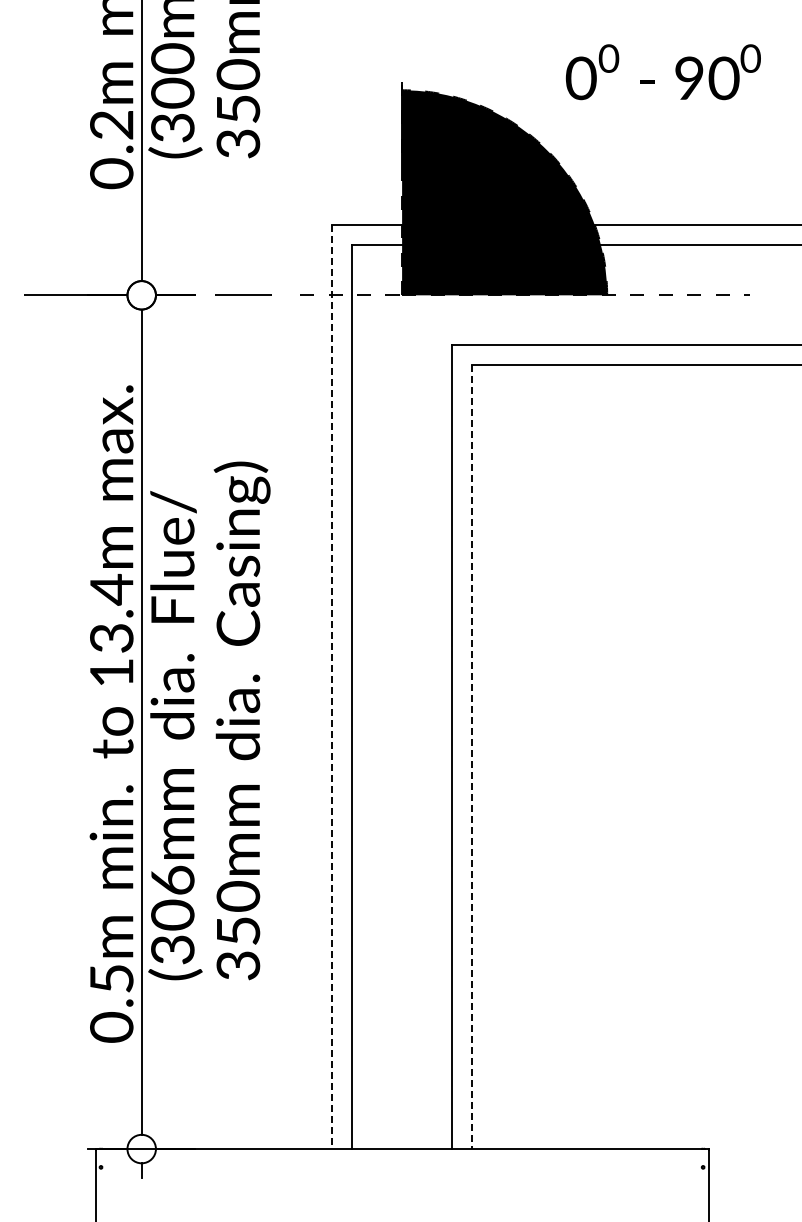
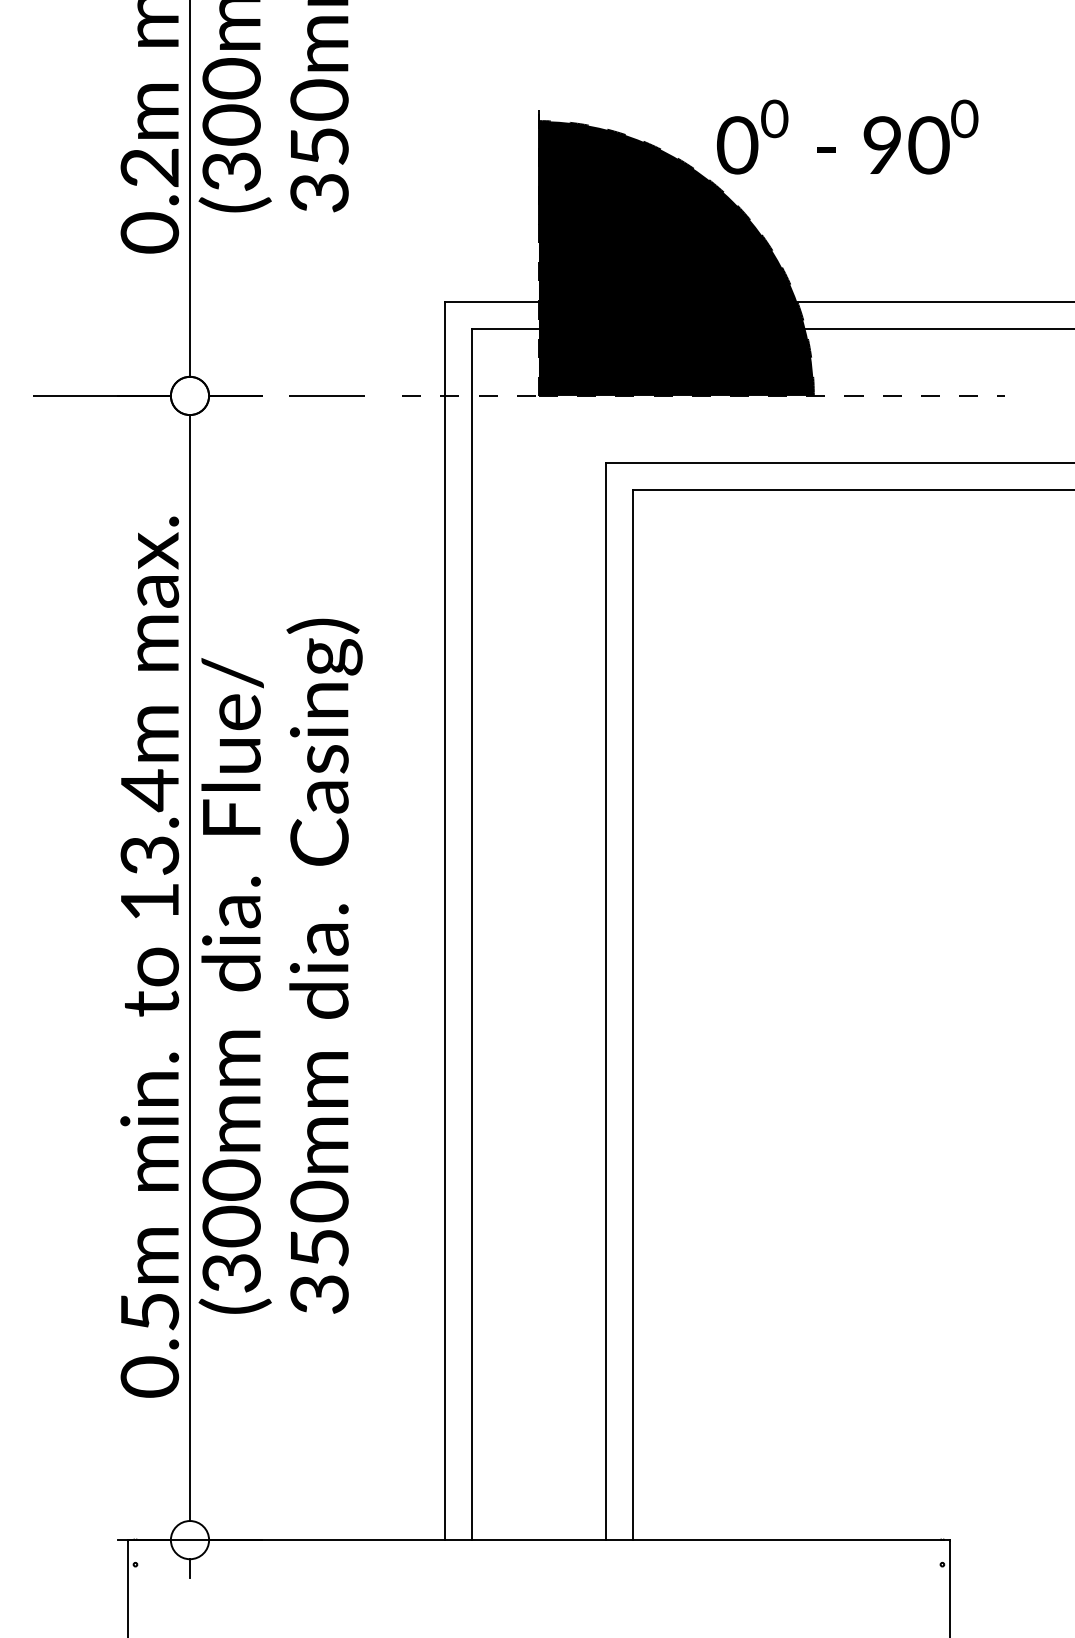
text: (662, 72) -> (846, 137), moved
line: (332, 687) -> (445, 921), dashed -> solid
line: (472, 757) -> (633, 1015), dashed -> solid
text: (172, 880) -> (231, 1180), (306mm -> (300mm

